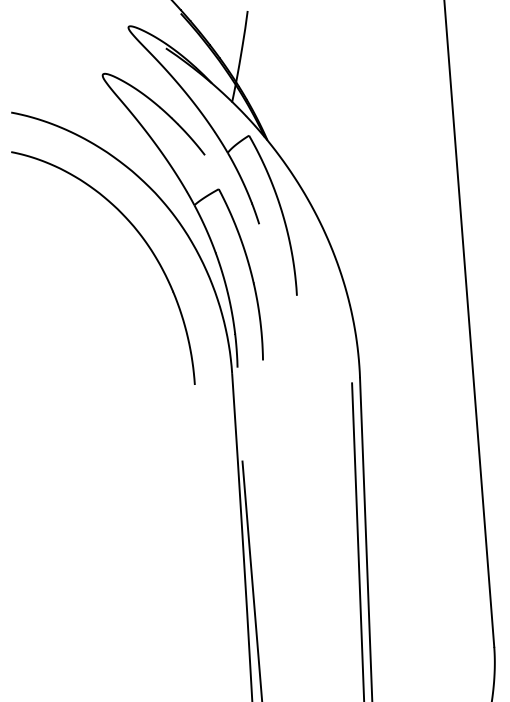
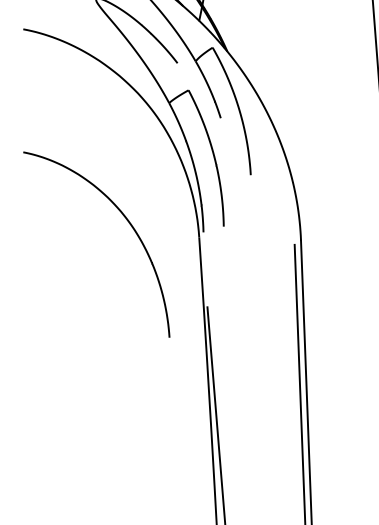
curve: (142, 239) -> (127, 221), moved

